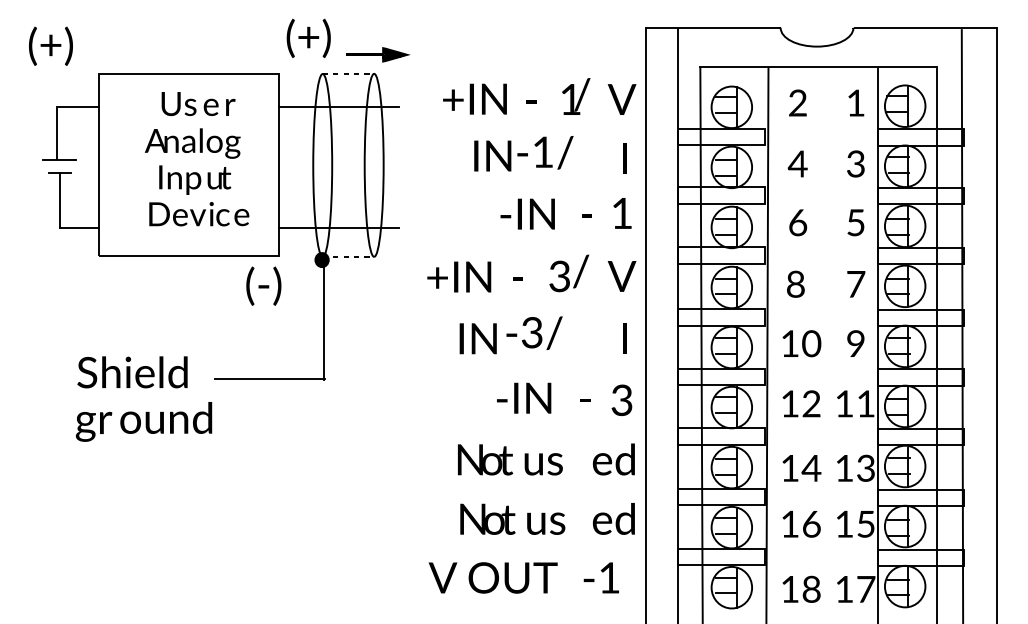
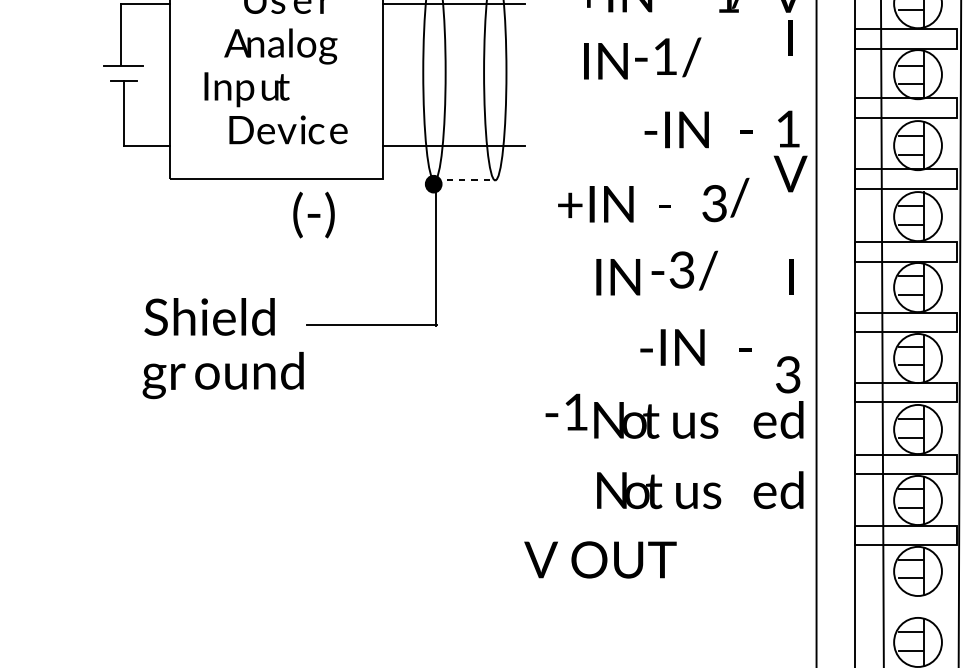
text: (523, 153) -> (642, 58), moved
text: (624, 158) -> (789, 38), moved
text: (195, 179) -> (247, 88), moved
text: (621, 276) -> (789, 174), moved
text: (263, 285) -> (313, 214), moved
text: (621, 399) -> (787, 373), moved
text: (492, 577) -> (599, 559), moved
text: (600, 577) -> (565, 411), moved

